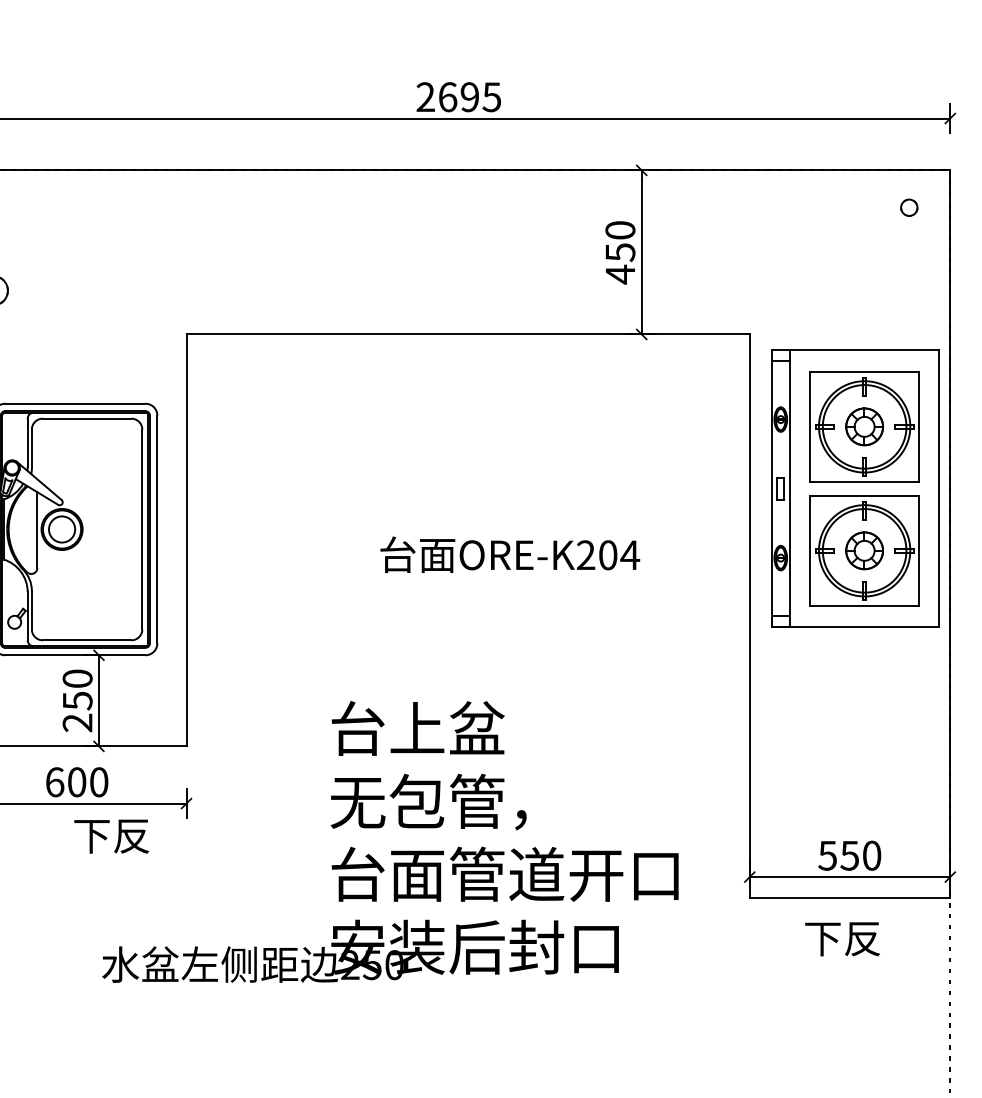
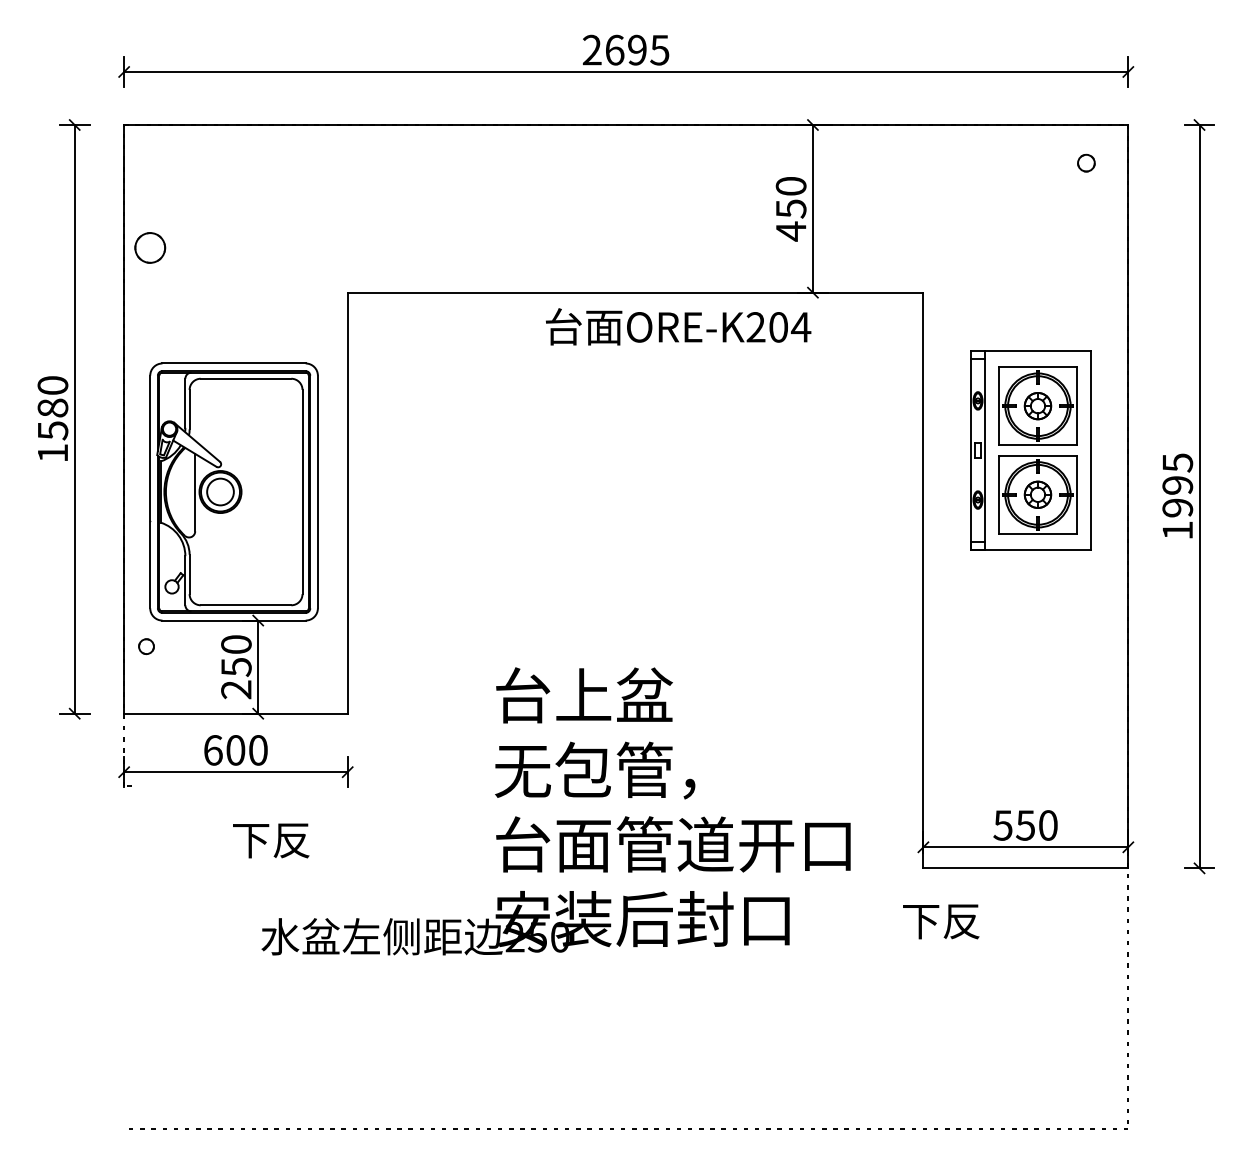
part: (855, 488) -> (1031, 450), size x0.7
text: (510, 554) -> (678, 326), moved
text: (111, 836) -> (271, 840), moved
text: (842, 938) -> (941, 921), moved

